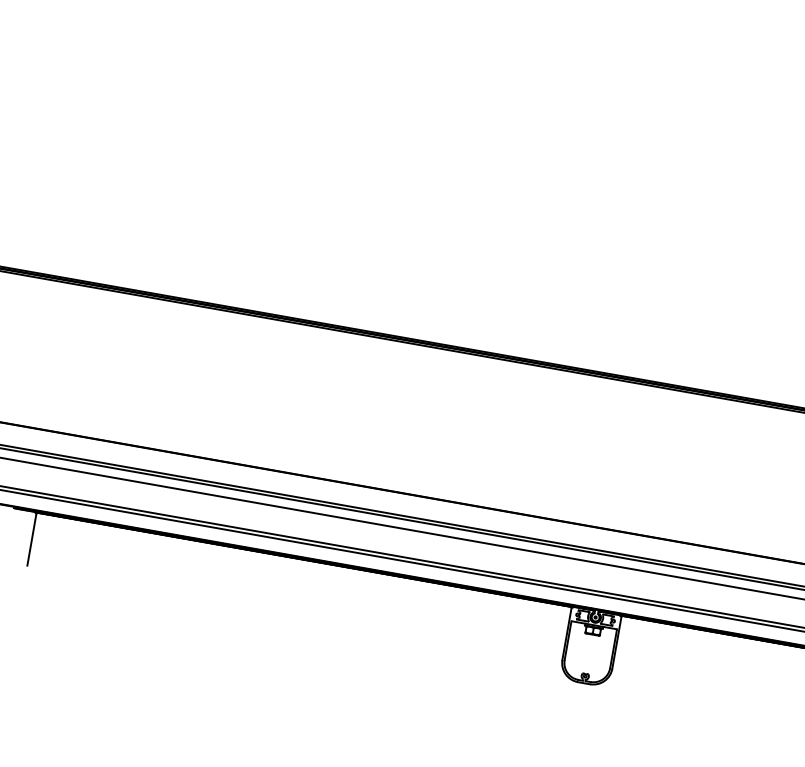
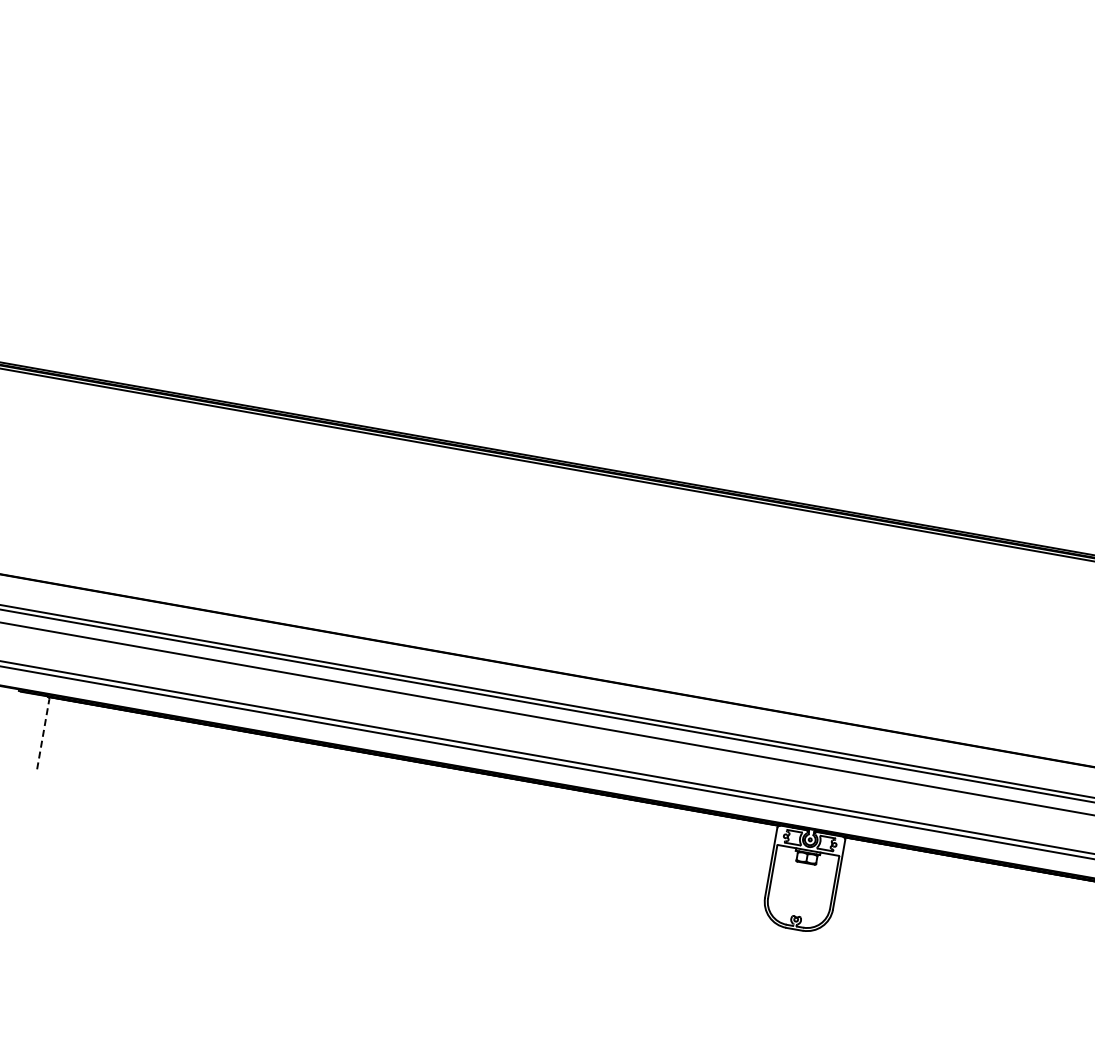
line: (32, 540) -> (43, 734), solid -> dashed

